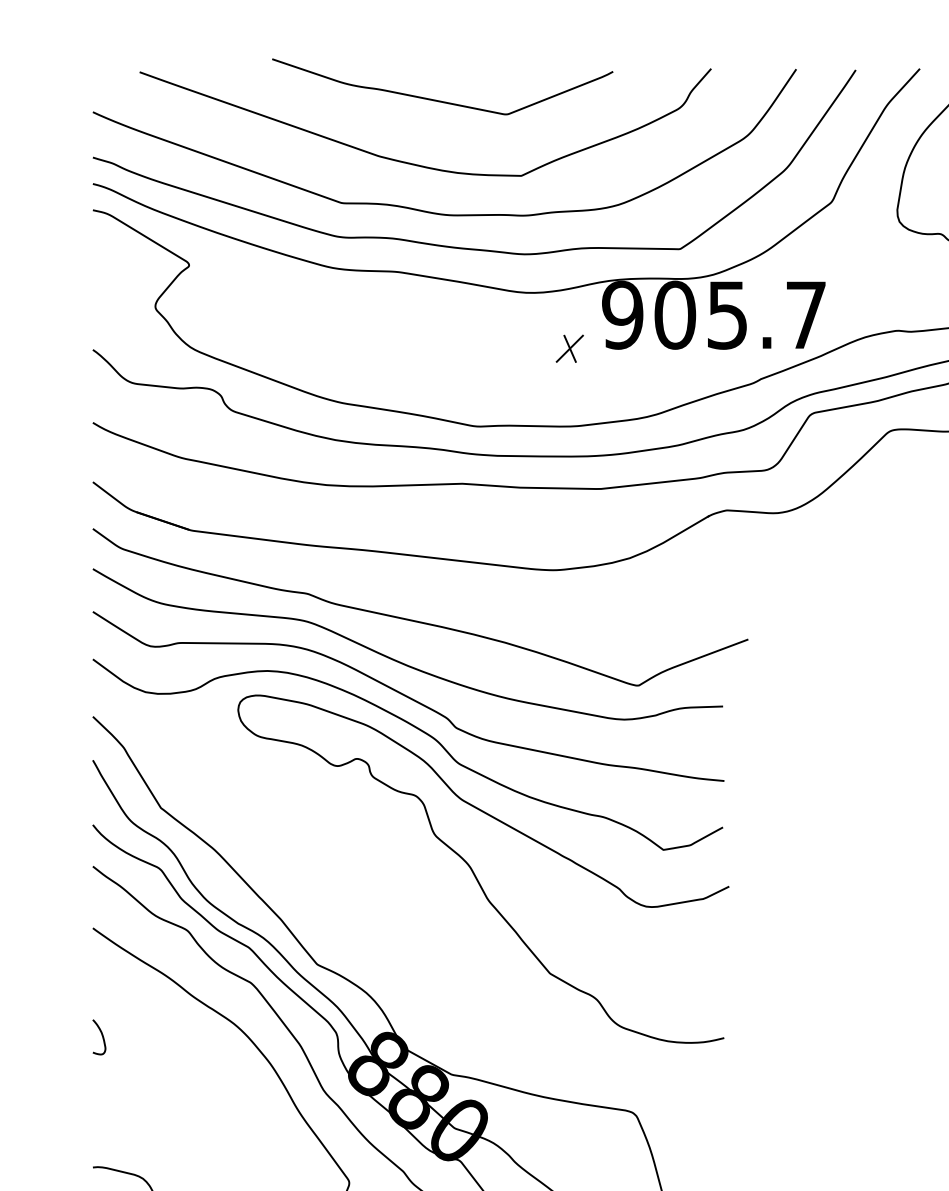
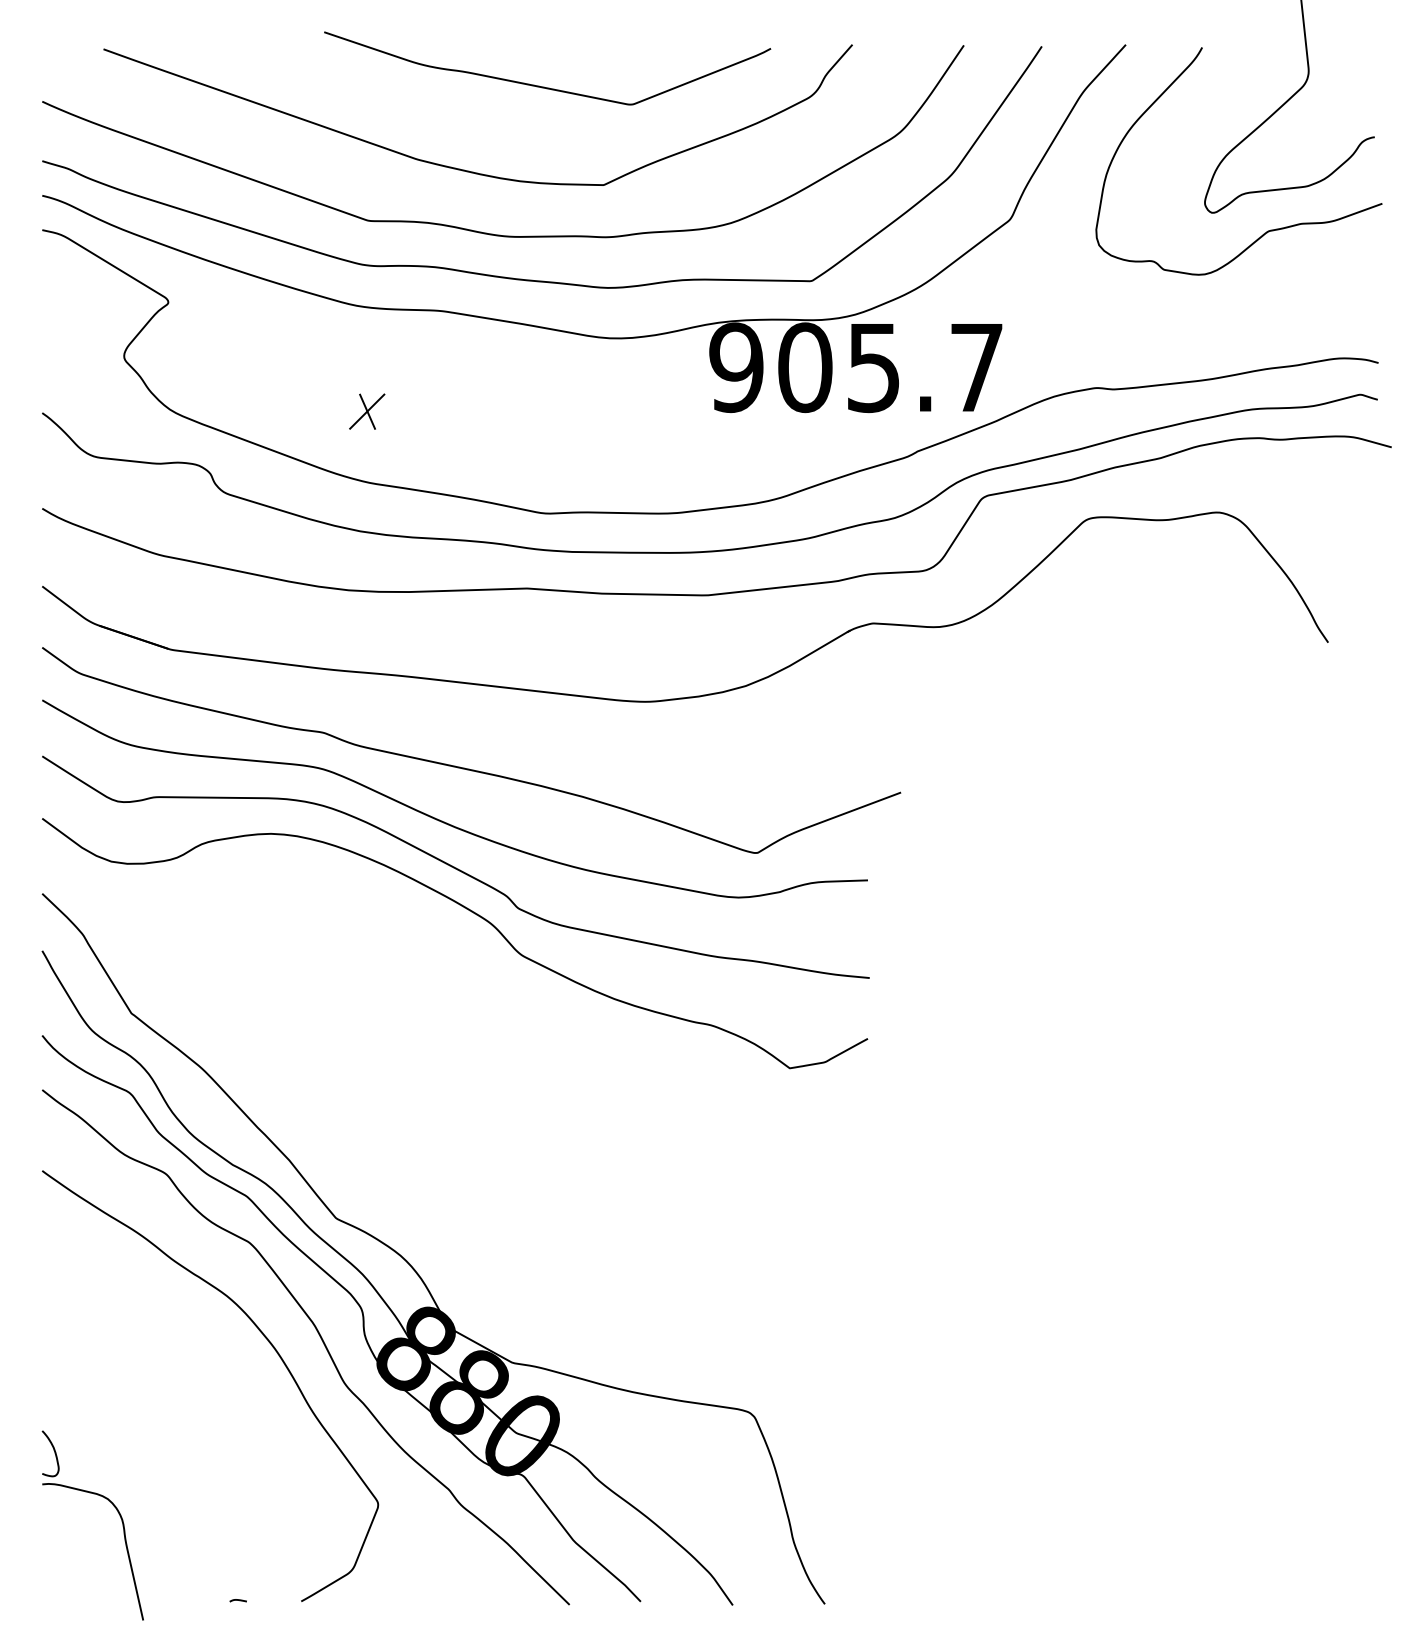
curve: (440, 100) -> (544, 86), moved
part: (570, 348) -> (367, 411), moved
curve: (474, 873) -> (542, 1099), removed
curve: (102, 1037) -> (54, 1453), moved

